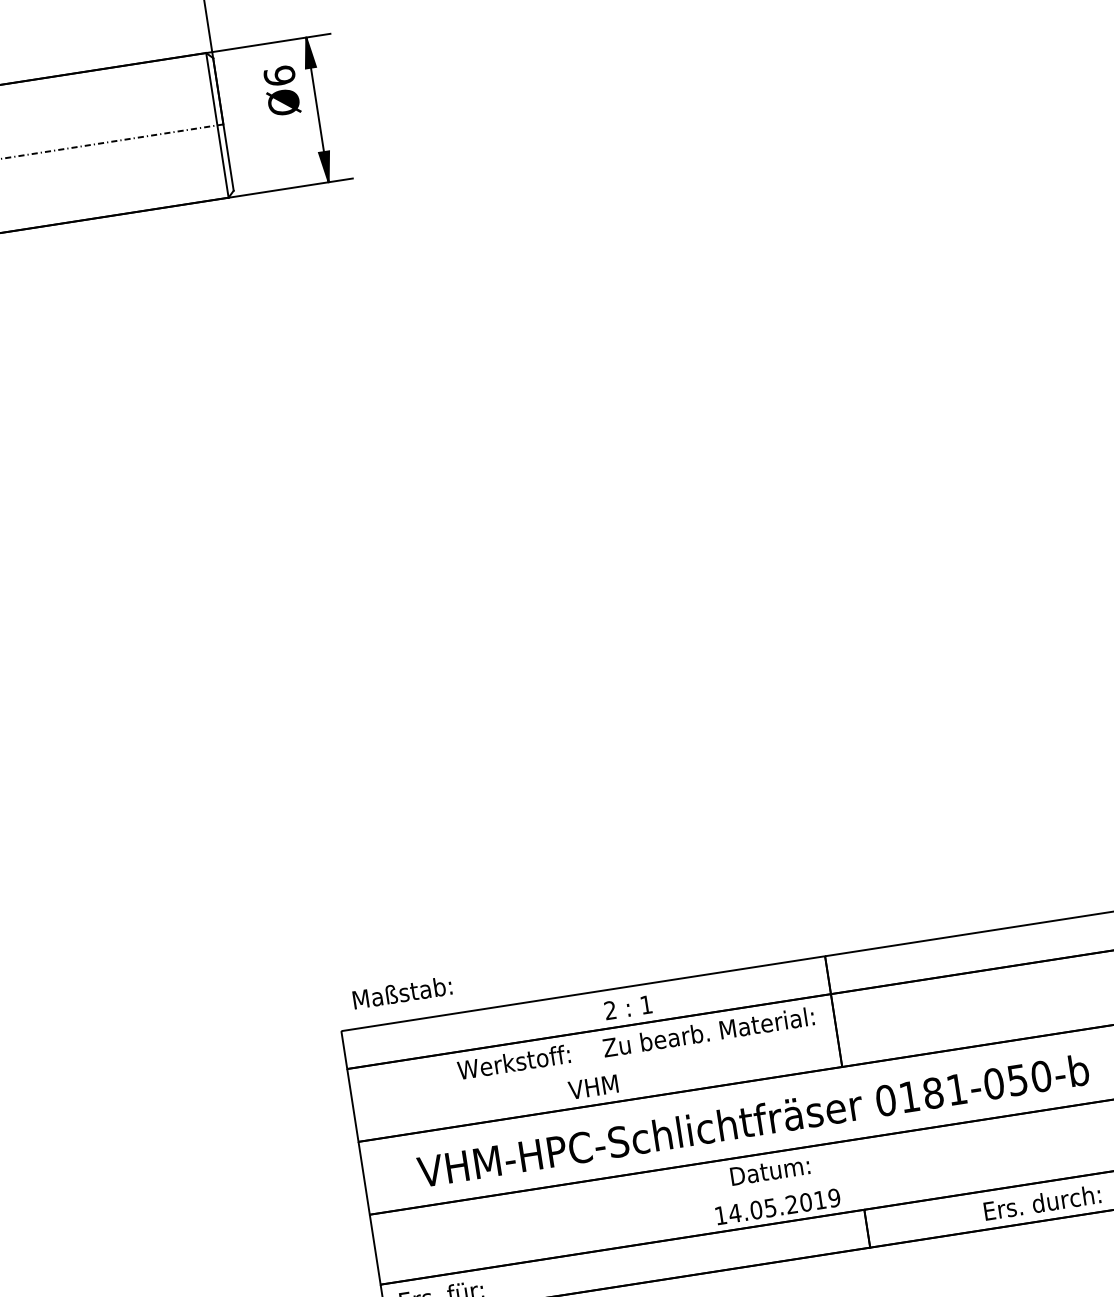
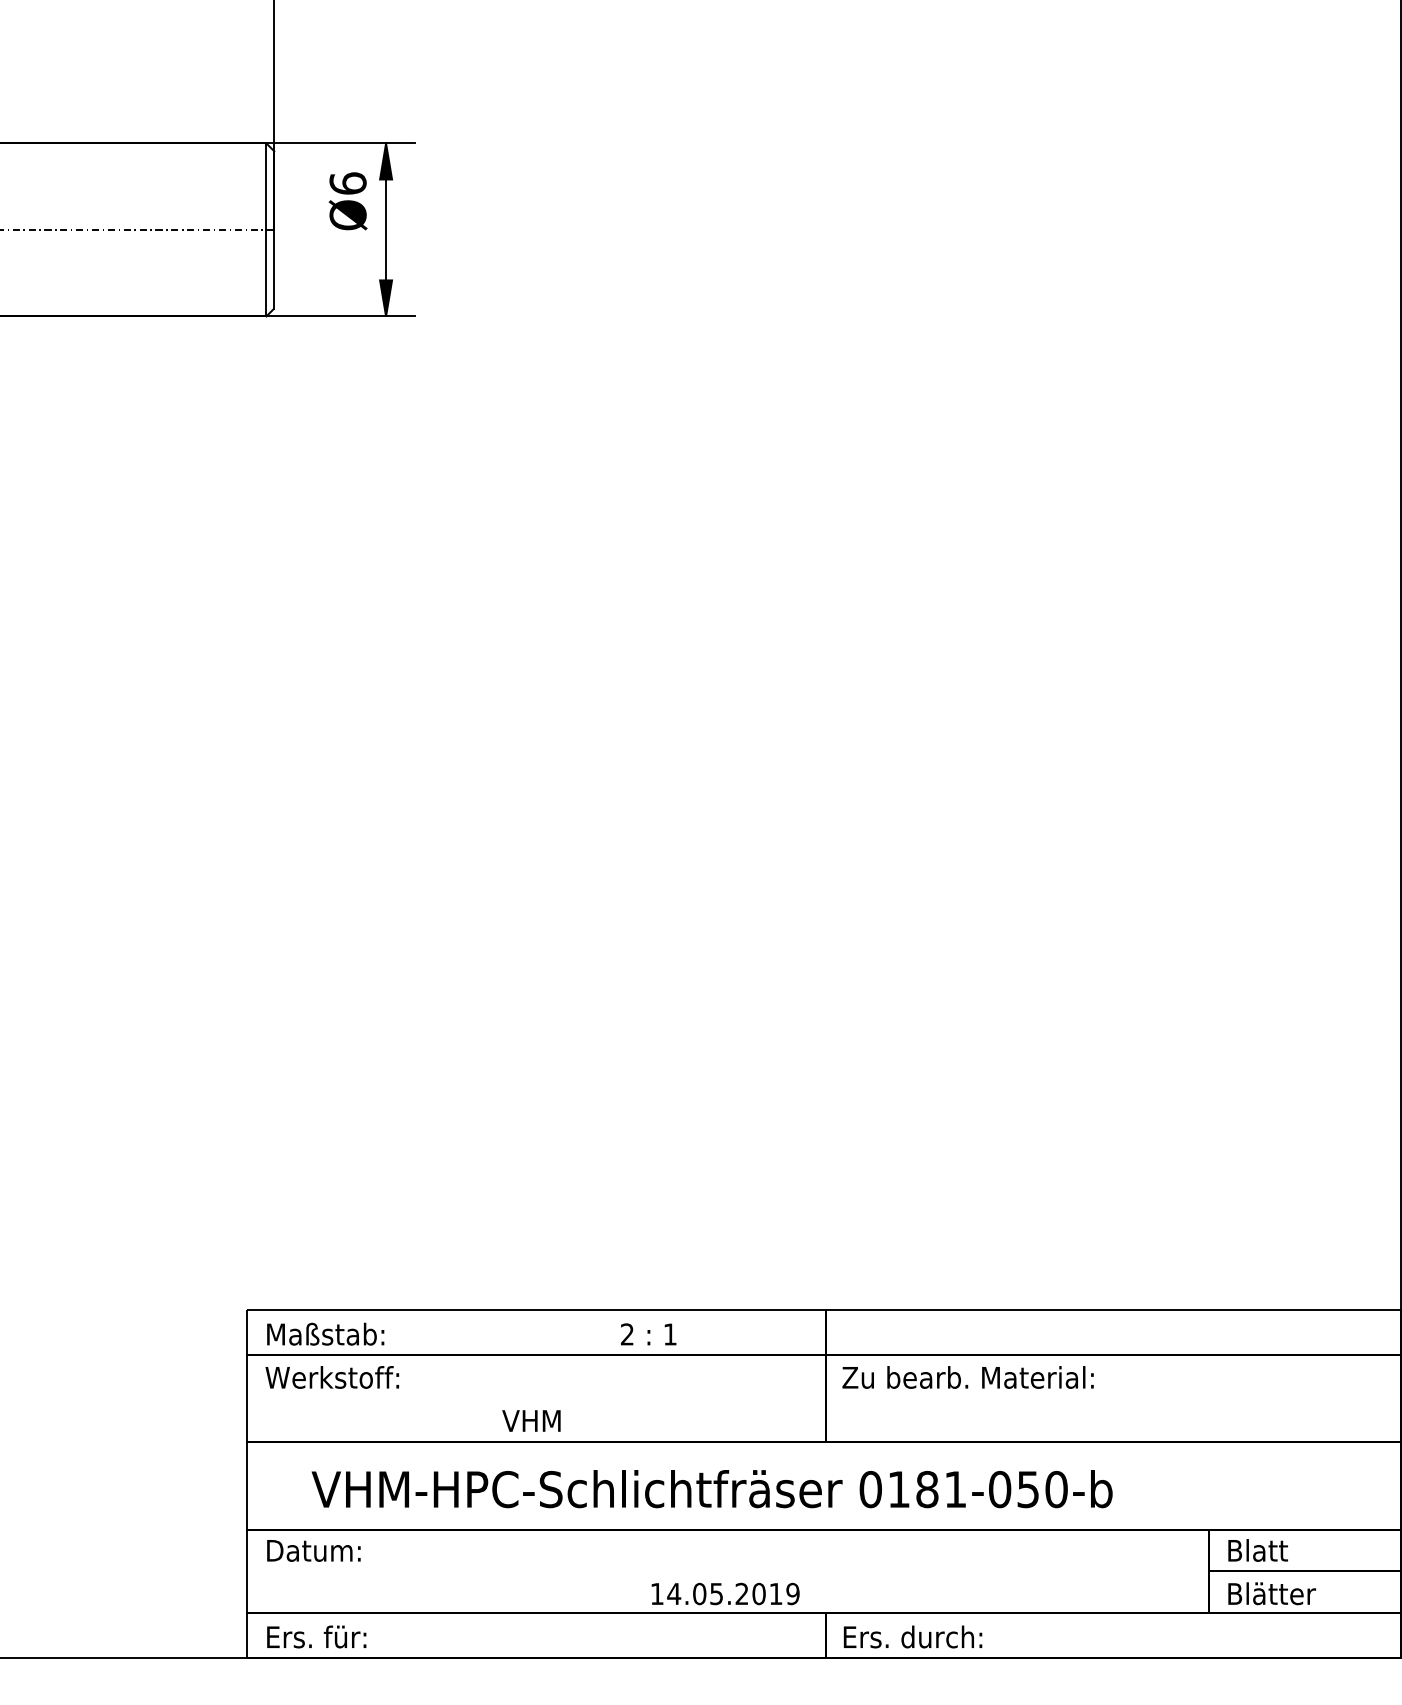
text: (402, 992) -> (325, 1333), moved
text: (628, 1007) -> (648, 1334), moved
text: (708, 1032) -> (967, 1377), moved
text: (514, 1062) -> (332, 1377), moved
text: (769, 1170) -> (313, 1550), moved
text: (1041, 1202) -> (912, 1636), moved

